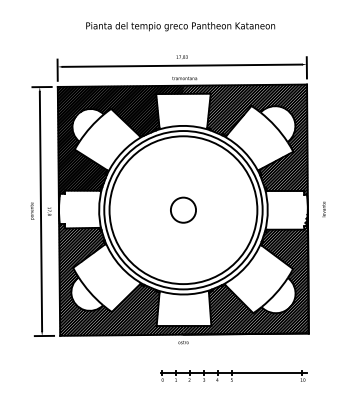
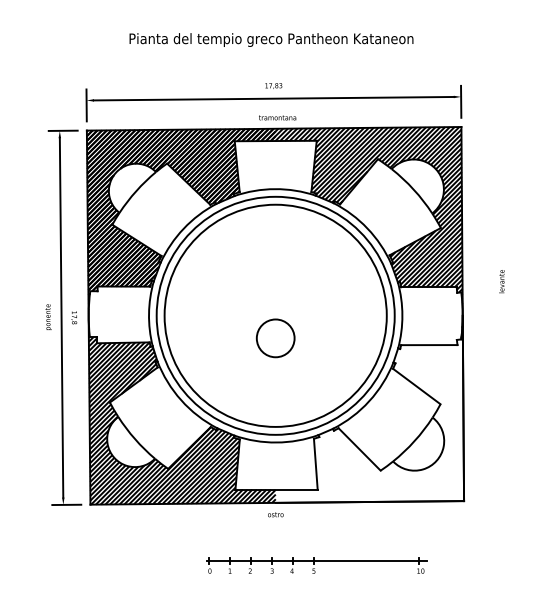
circle: (183, 209) -> (275, 337), moved
text: (323, 209) -> (501, 281), moved
hatch: (245, 272) -> (368, 409), removed
part: (233, 375) -> (316, 564), moved

